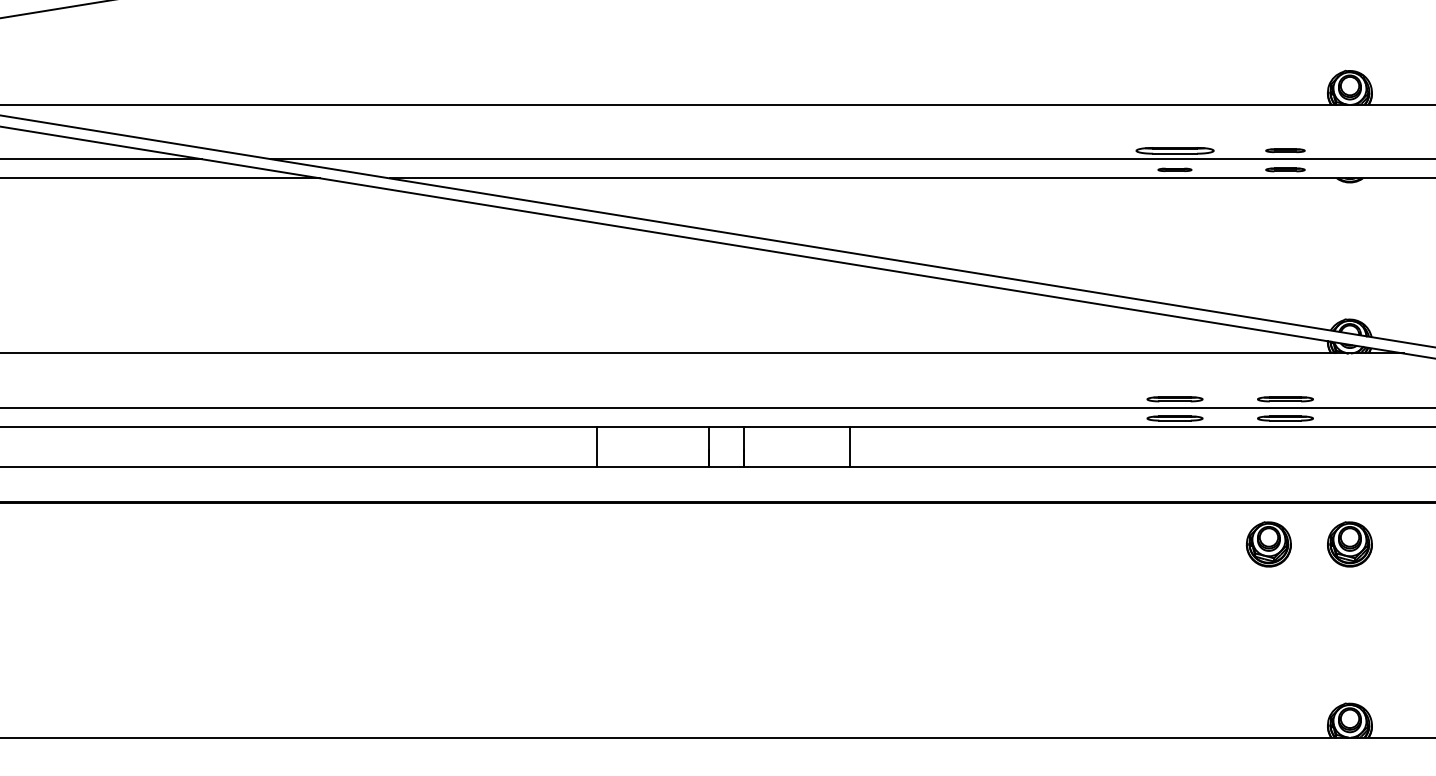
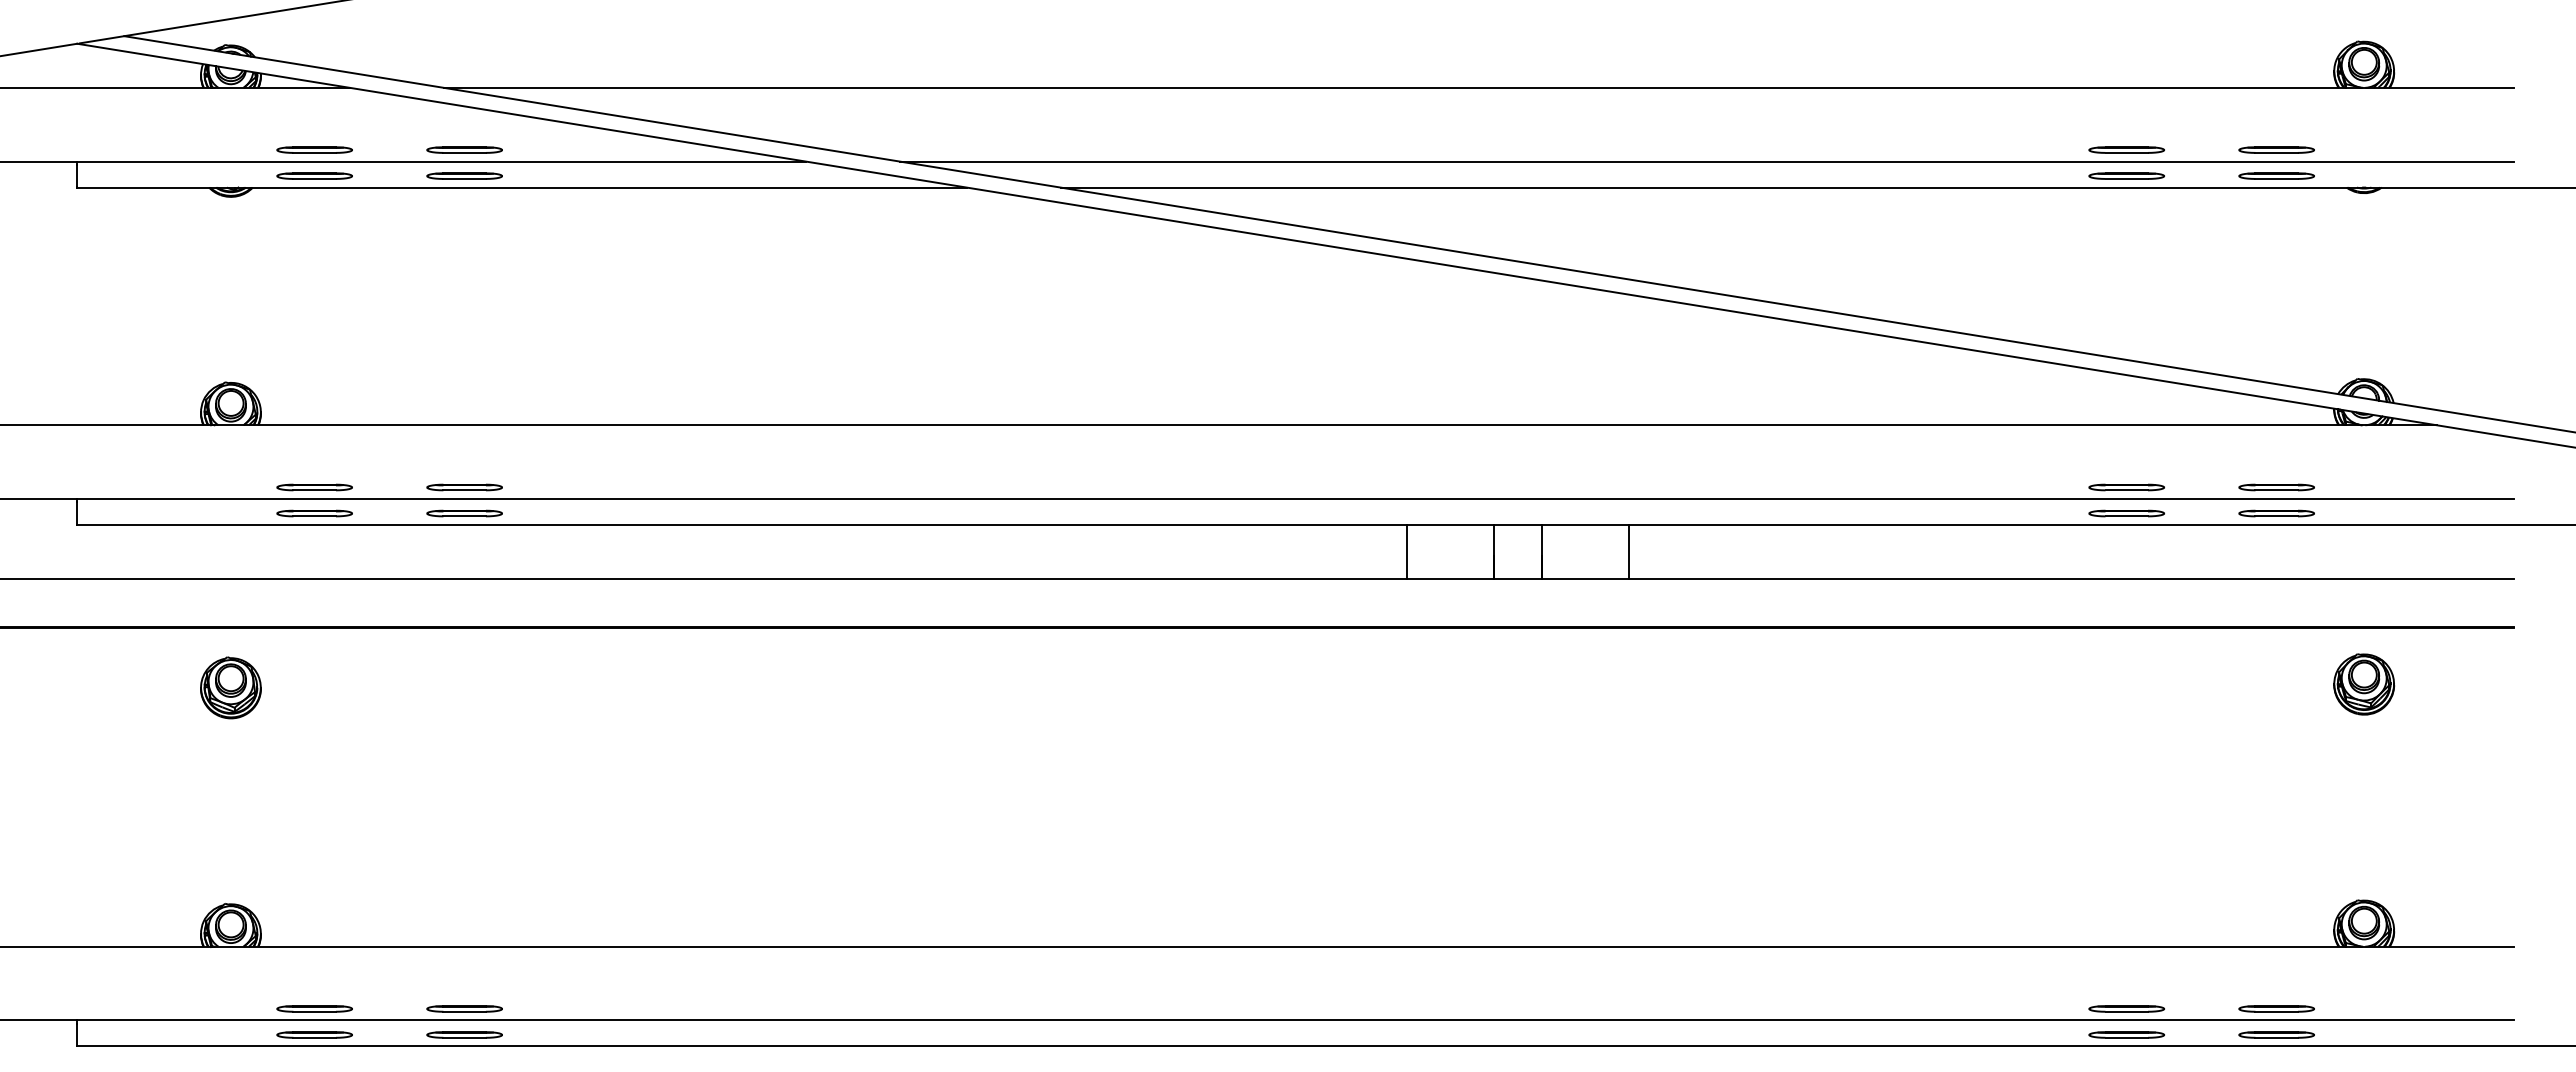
part: (1174, 150) -> (2126, 149), size x0.71
part: (1285, 150) -> (2276, 149), size x1.43
part: (1174, 169) -> (2126, 175), size x1.67
part: (1285, 169) -> (2276, 175), size x1.43
line: (596, 447) -> (1406, 552), moved
line: (849, 447) -> (1629, 552), moved
part: (1269, 544) -> (2254, 684), removed

